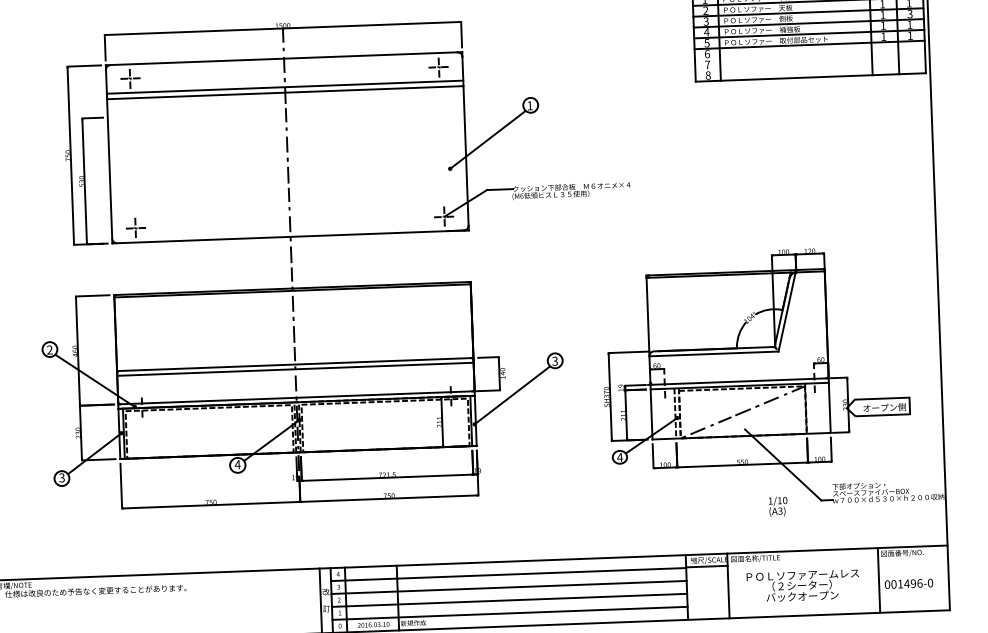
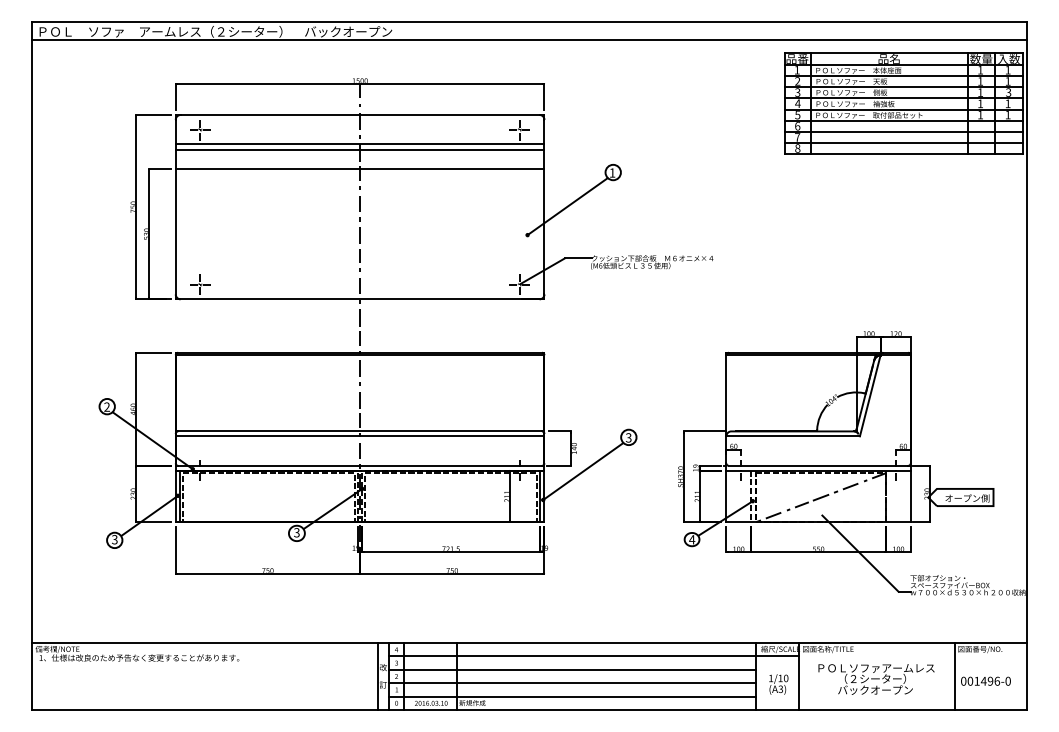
line: (809, 55) -> (903, 131), added
line: (810, 66) -> (903, 143), added
line: (285, 111) -> (359, 169), added
text: (237, 464) -> (296, 532), 4 -> 3
text: (777, 506) -> (778, 684), moved

